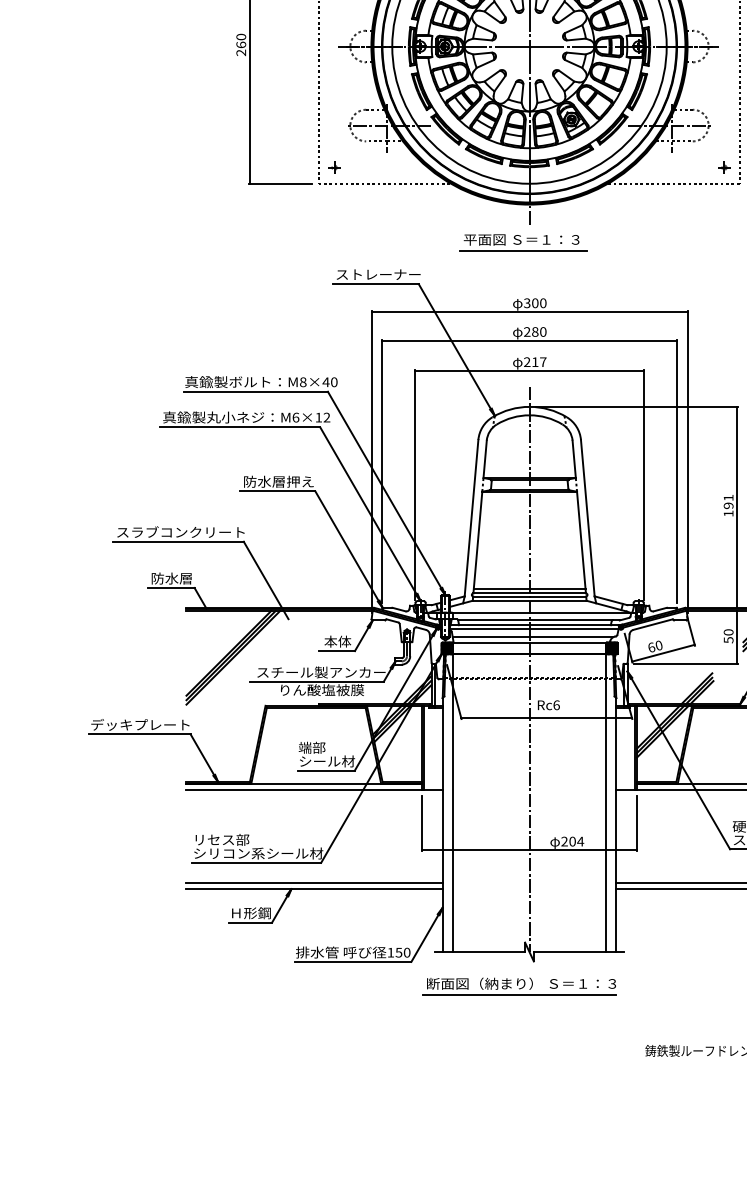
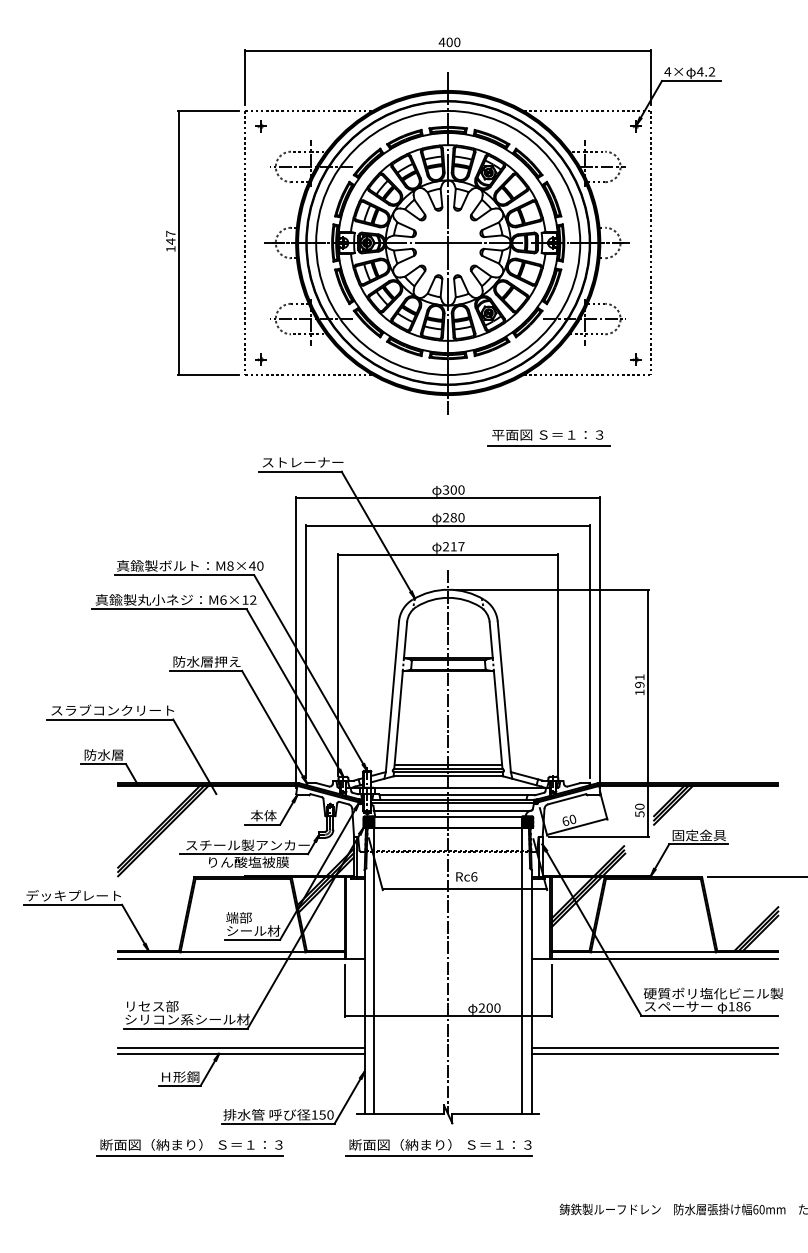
text: (240, 44) -> (170, 241), 260 -> 147
part: (522, 242) -> (548, 437), moved
text: (580, 841) -> (497, 1007), 204 -> 200
part: (260, 986) -> (189, 1147), added

